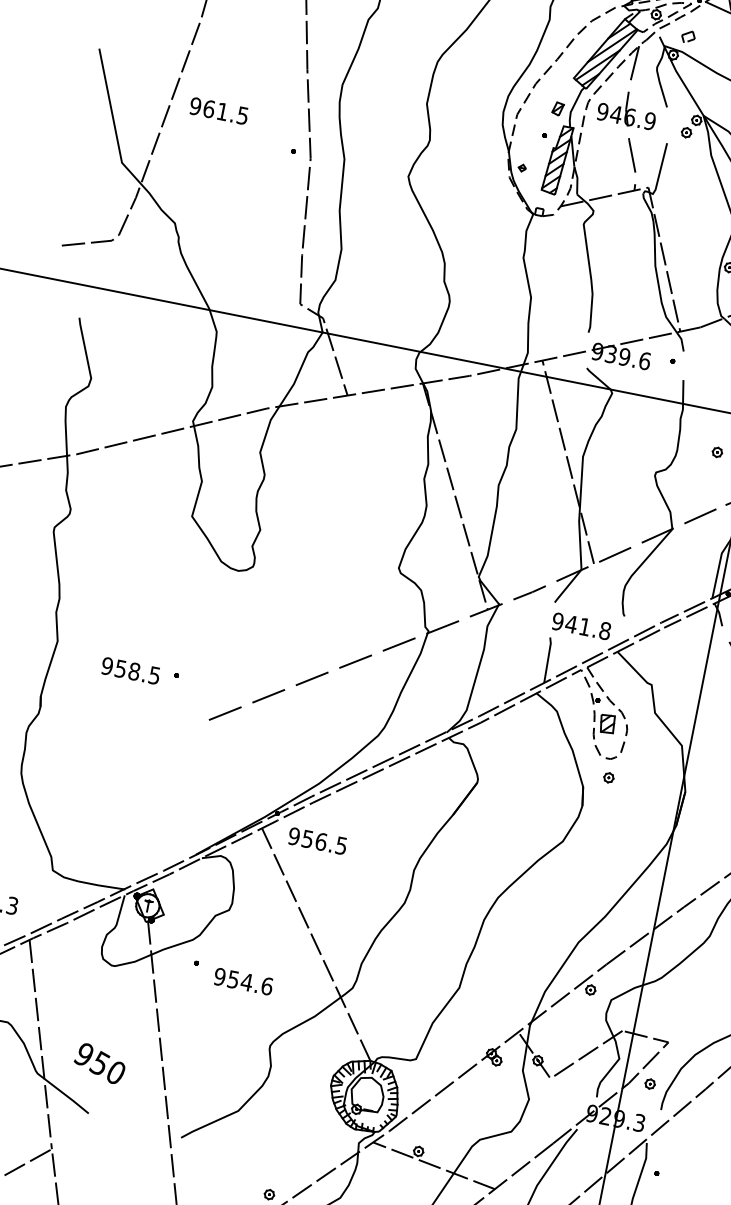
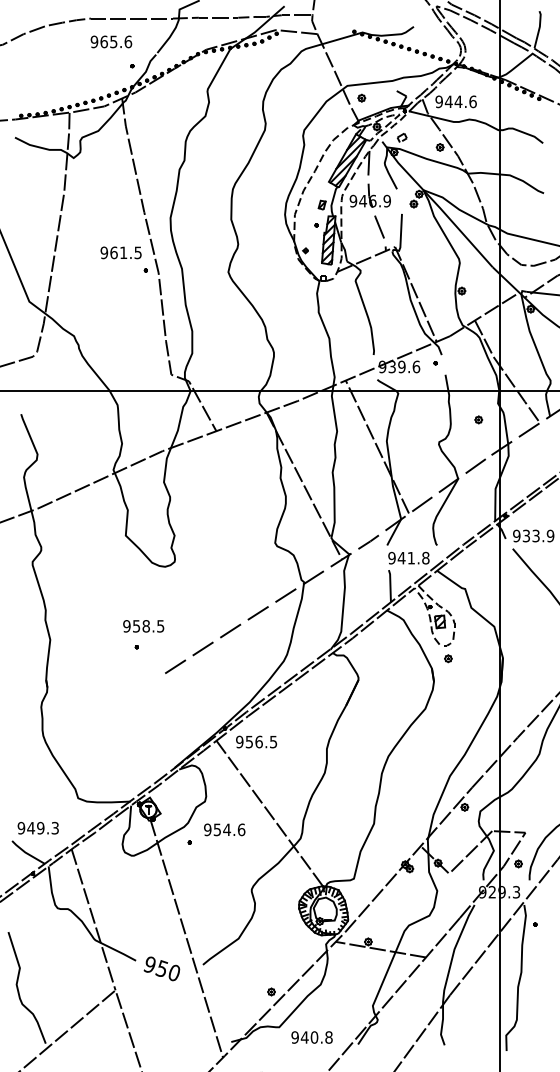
text: (218, 110) -> (120, 252), moved
text: (130, 671) -> (143, 626), moved
text: (243, 981) -> (224, 829), moved
text: (99, 1062) -> (161, 968), moved

